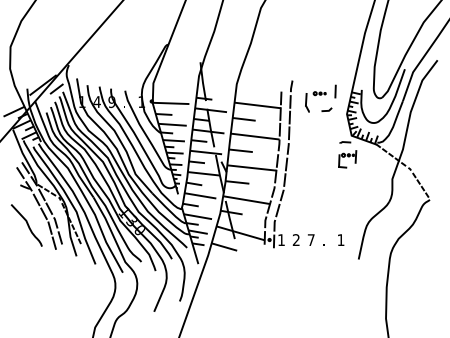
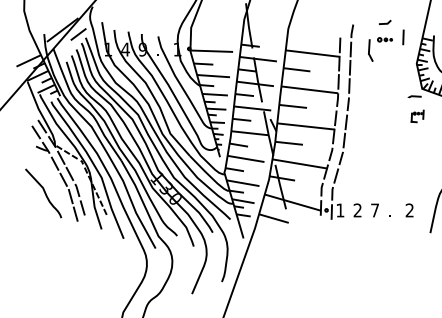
line: (326, 110) -> (384, 23), moved
part: (347, 159) -> (417, 116), size x0.6
text: (340, 239) -> (409, 209), 1 -> 2

